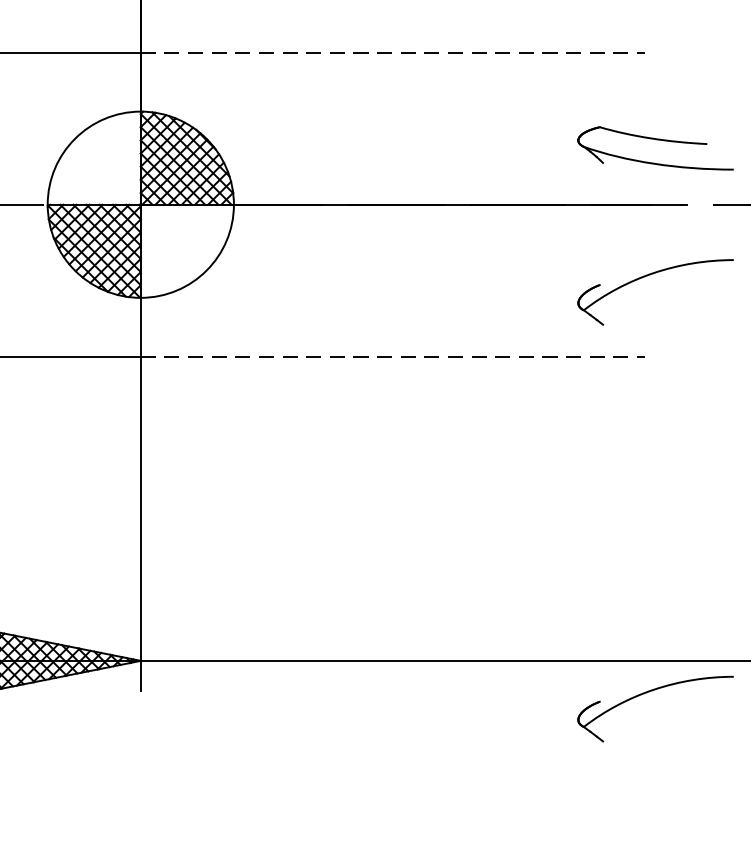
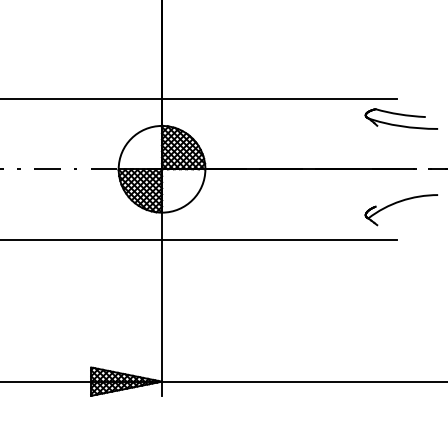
line: (393, 52) -> (279, 98), dashed -> solid
part: (655, 147) -> (401, 118), moved
line: (393, 357) -> (279, 240), dashed -> solid
part: (652, 692) -> (400, 396), removed

